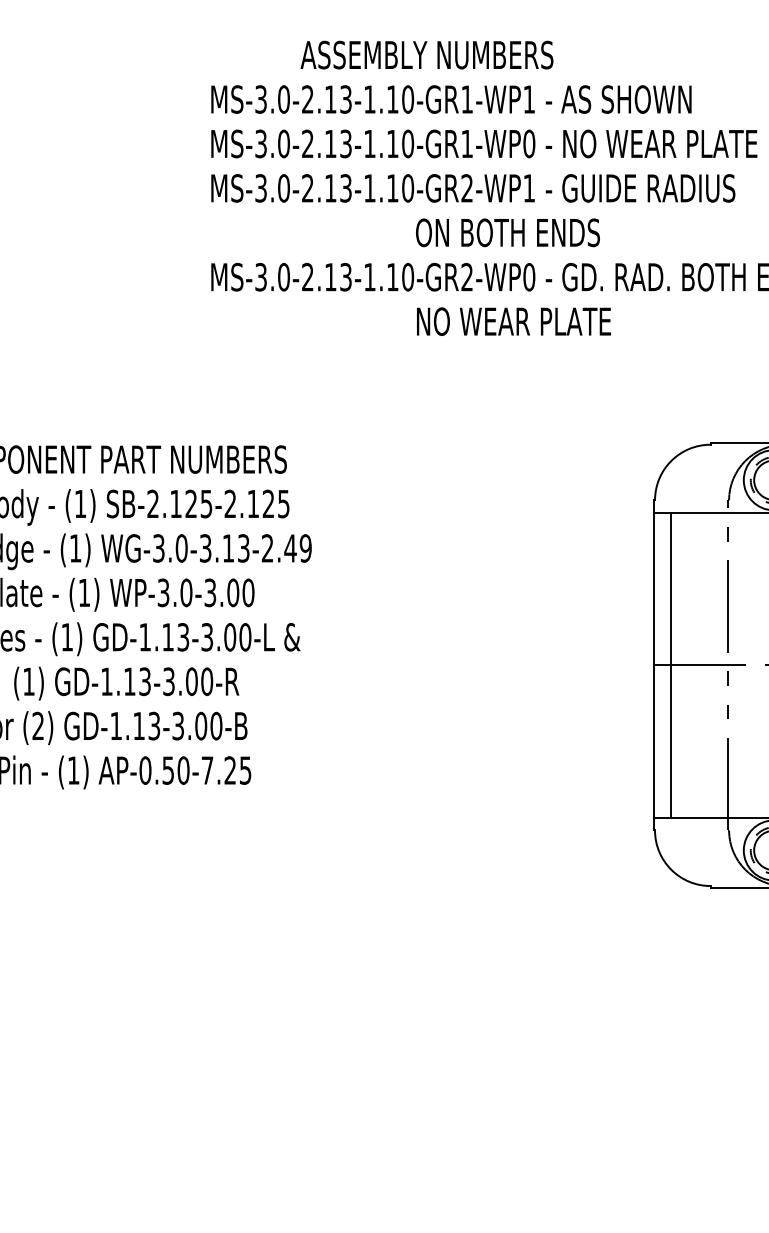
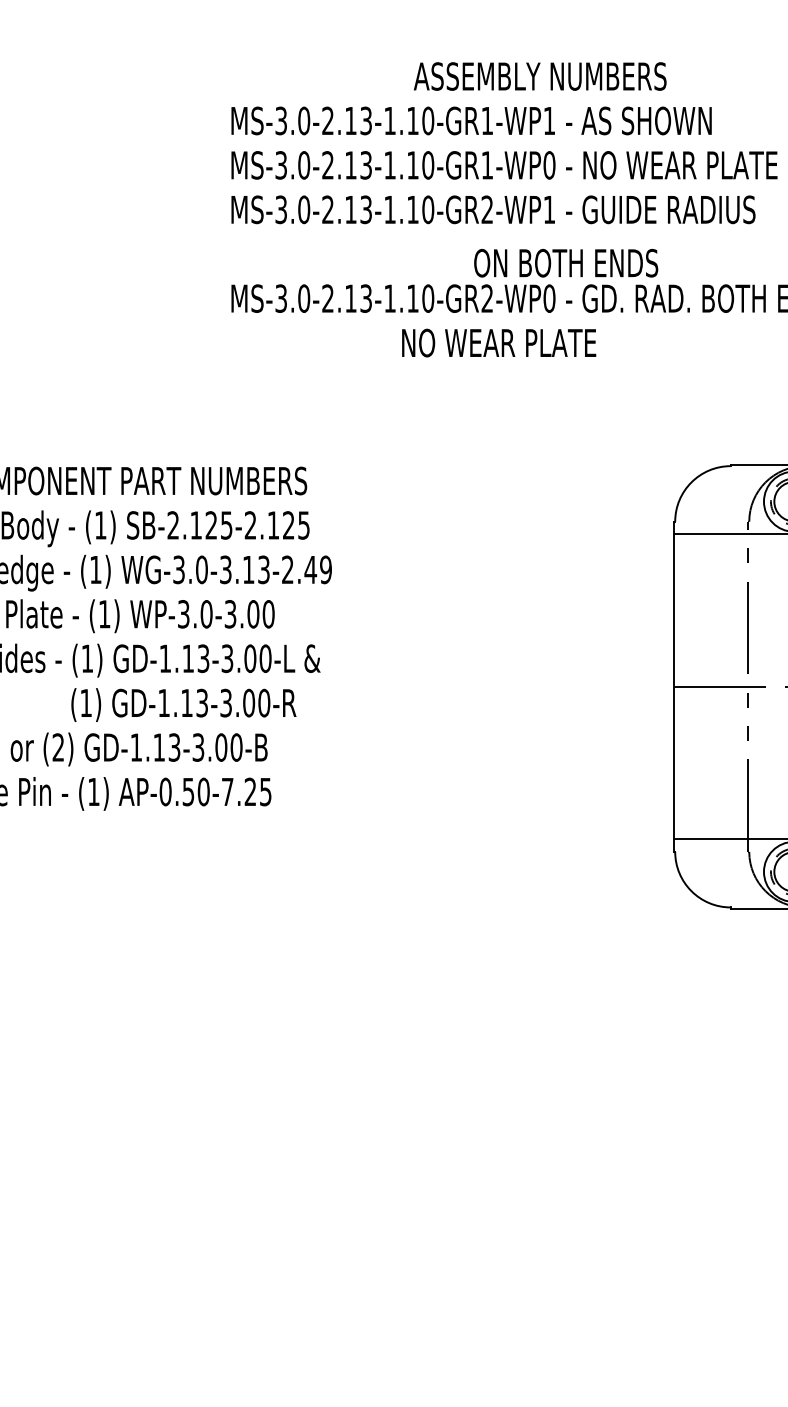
text: (427, 55) -> (540, 76), moved
text: (508, 232) -> (566, 262), moved
text: (514, 321) -> (499, 342), moved
line: (670, 665) -> (690, 686), removed
text: (126, 683) -> (183, 704), moved

